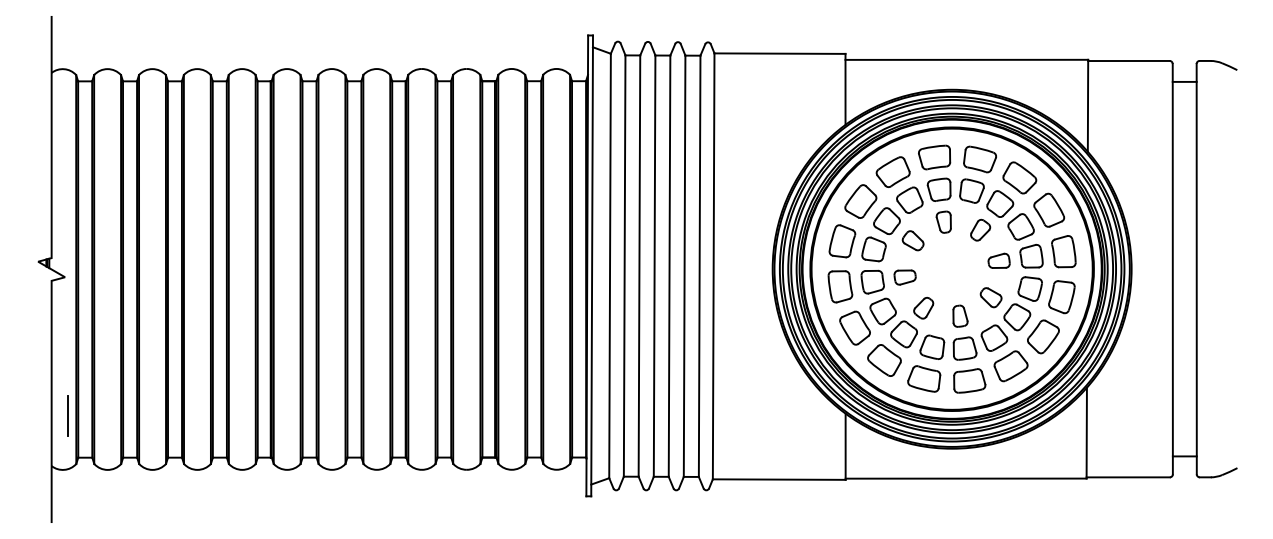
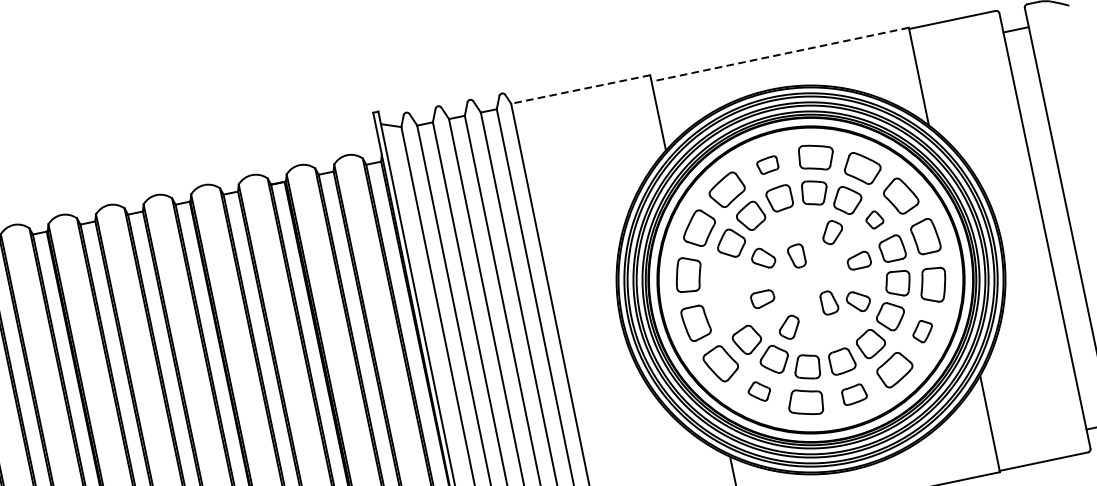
line: (779, 53) -> (580, 89), solid -> dashed
line: (966, 59) -> (779, 54), solid -> dashed
part: (934, 157) -> (767, 165), size x0.6
part: (943, 221) -> (796, 255), moved
part: (1020, 226) -> (874, 219), size x0.6
part: (873, 265) -> (726, 293), removed
part: (960, 315) -> (829, 301), moved
part: (1043, 336) -> (922, 331), size x0.6
part: (884, 360) -> (759, 391), size x0.6
part: (969, 380) -> (854, 394), size x0.7

